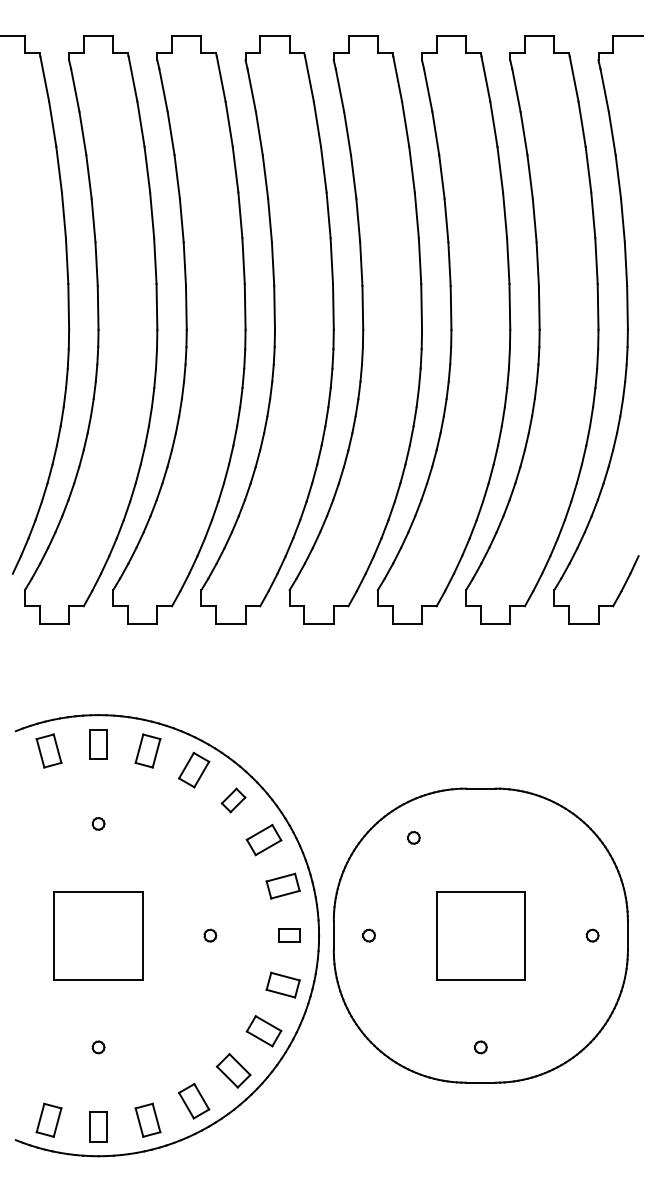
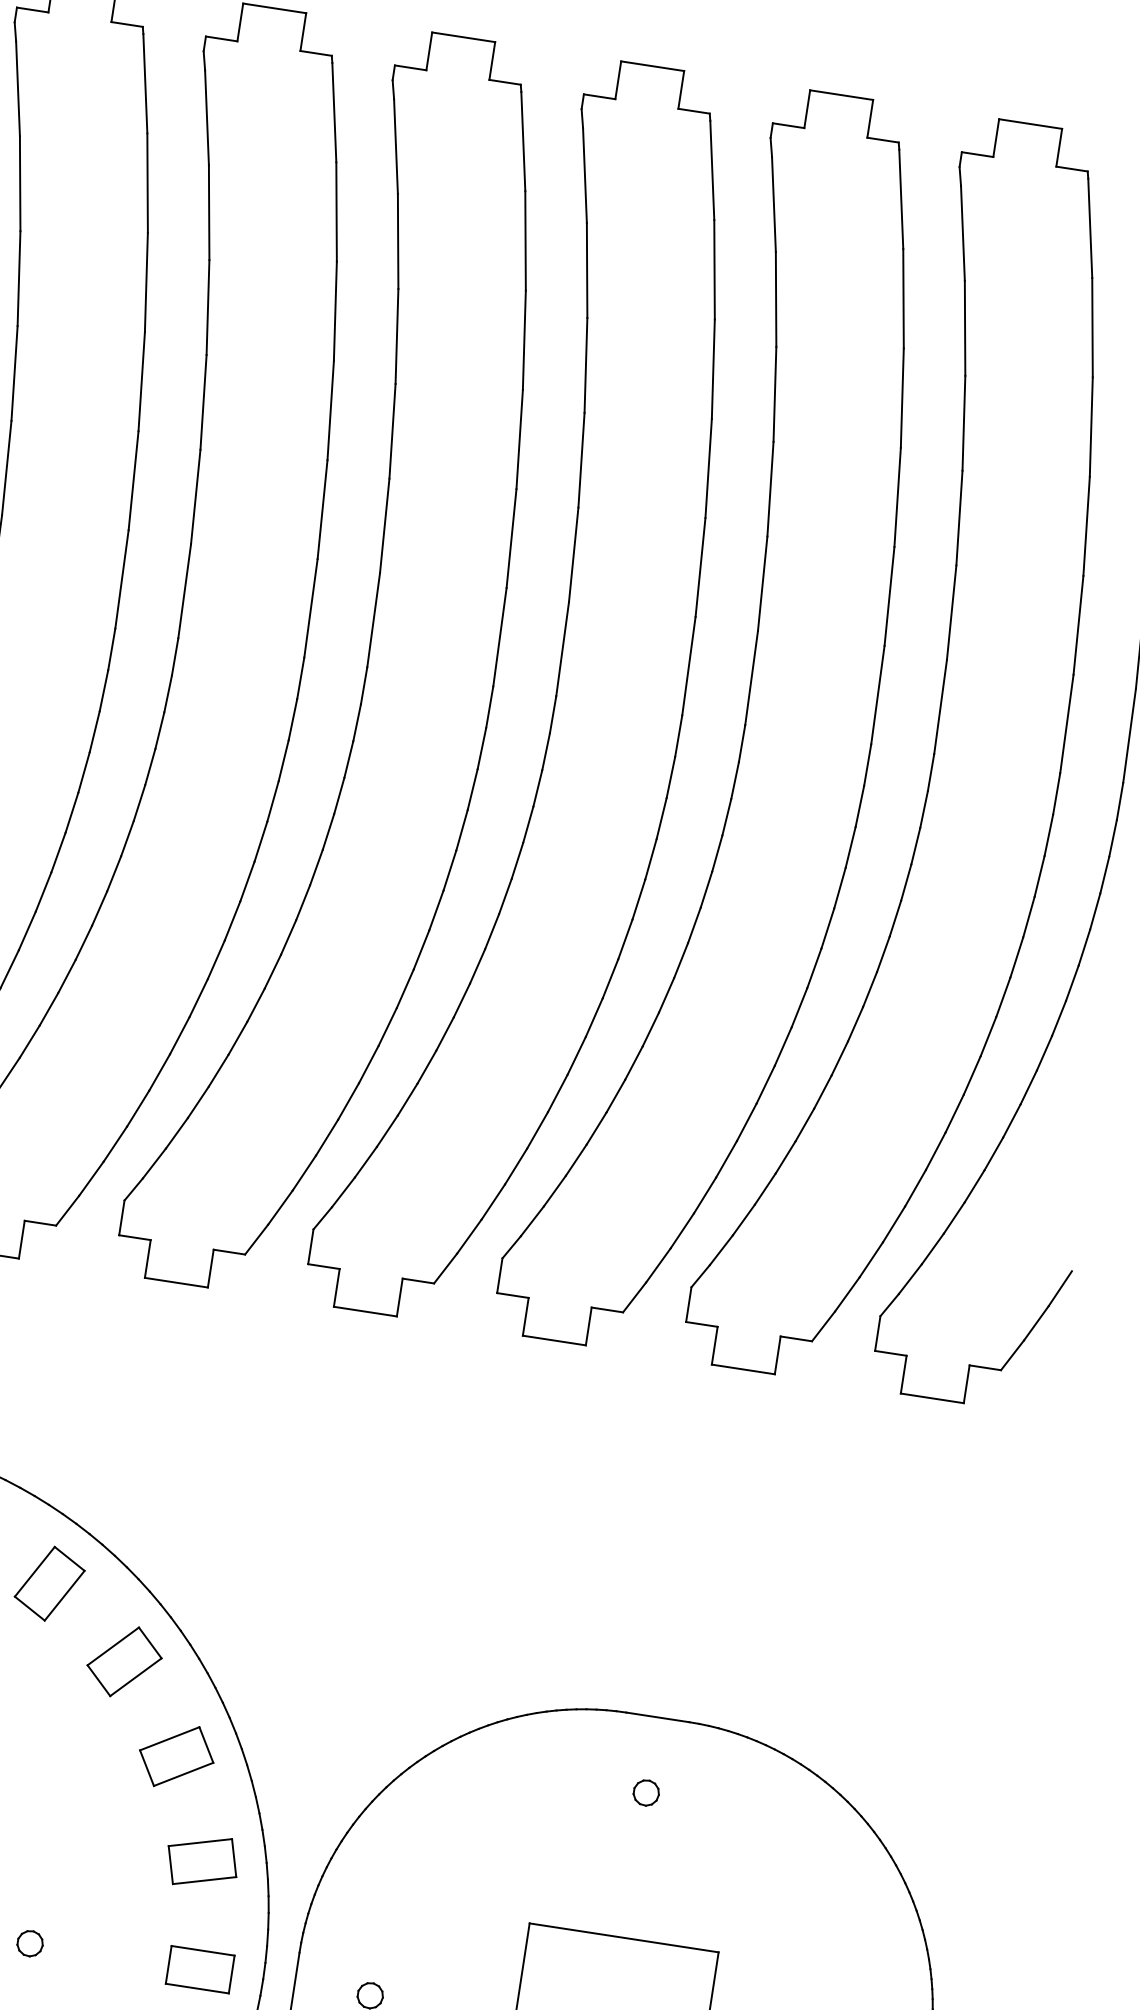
part: (233, 800) -> (124, 1661), size x1.43
part: (413, 837) -> (645, 1791), moved
part: (289, 935) -> (199, 1969), size x1.43

